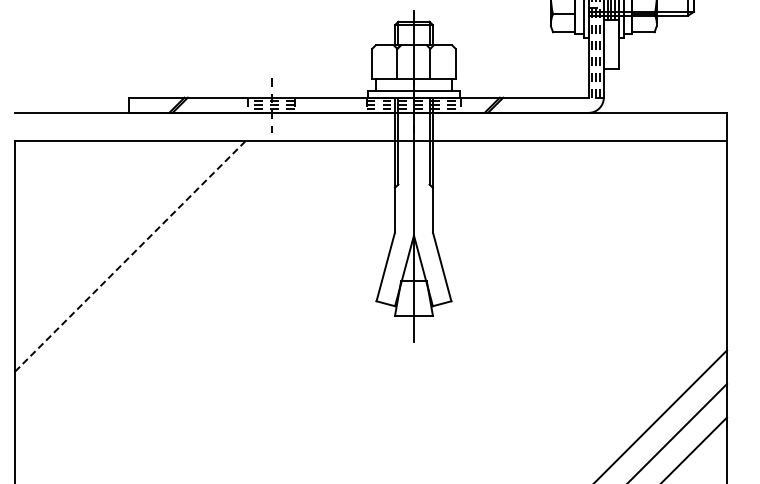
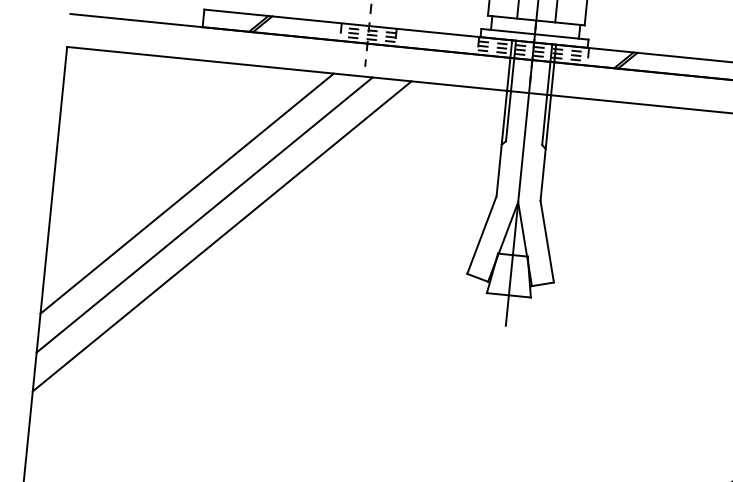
line: (130, 256) -> (187, 193), dashed -> solid
line: (146, 273) -> (204, 215), added
line: (163, 289) -> (221, 235), added

